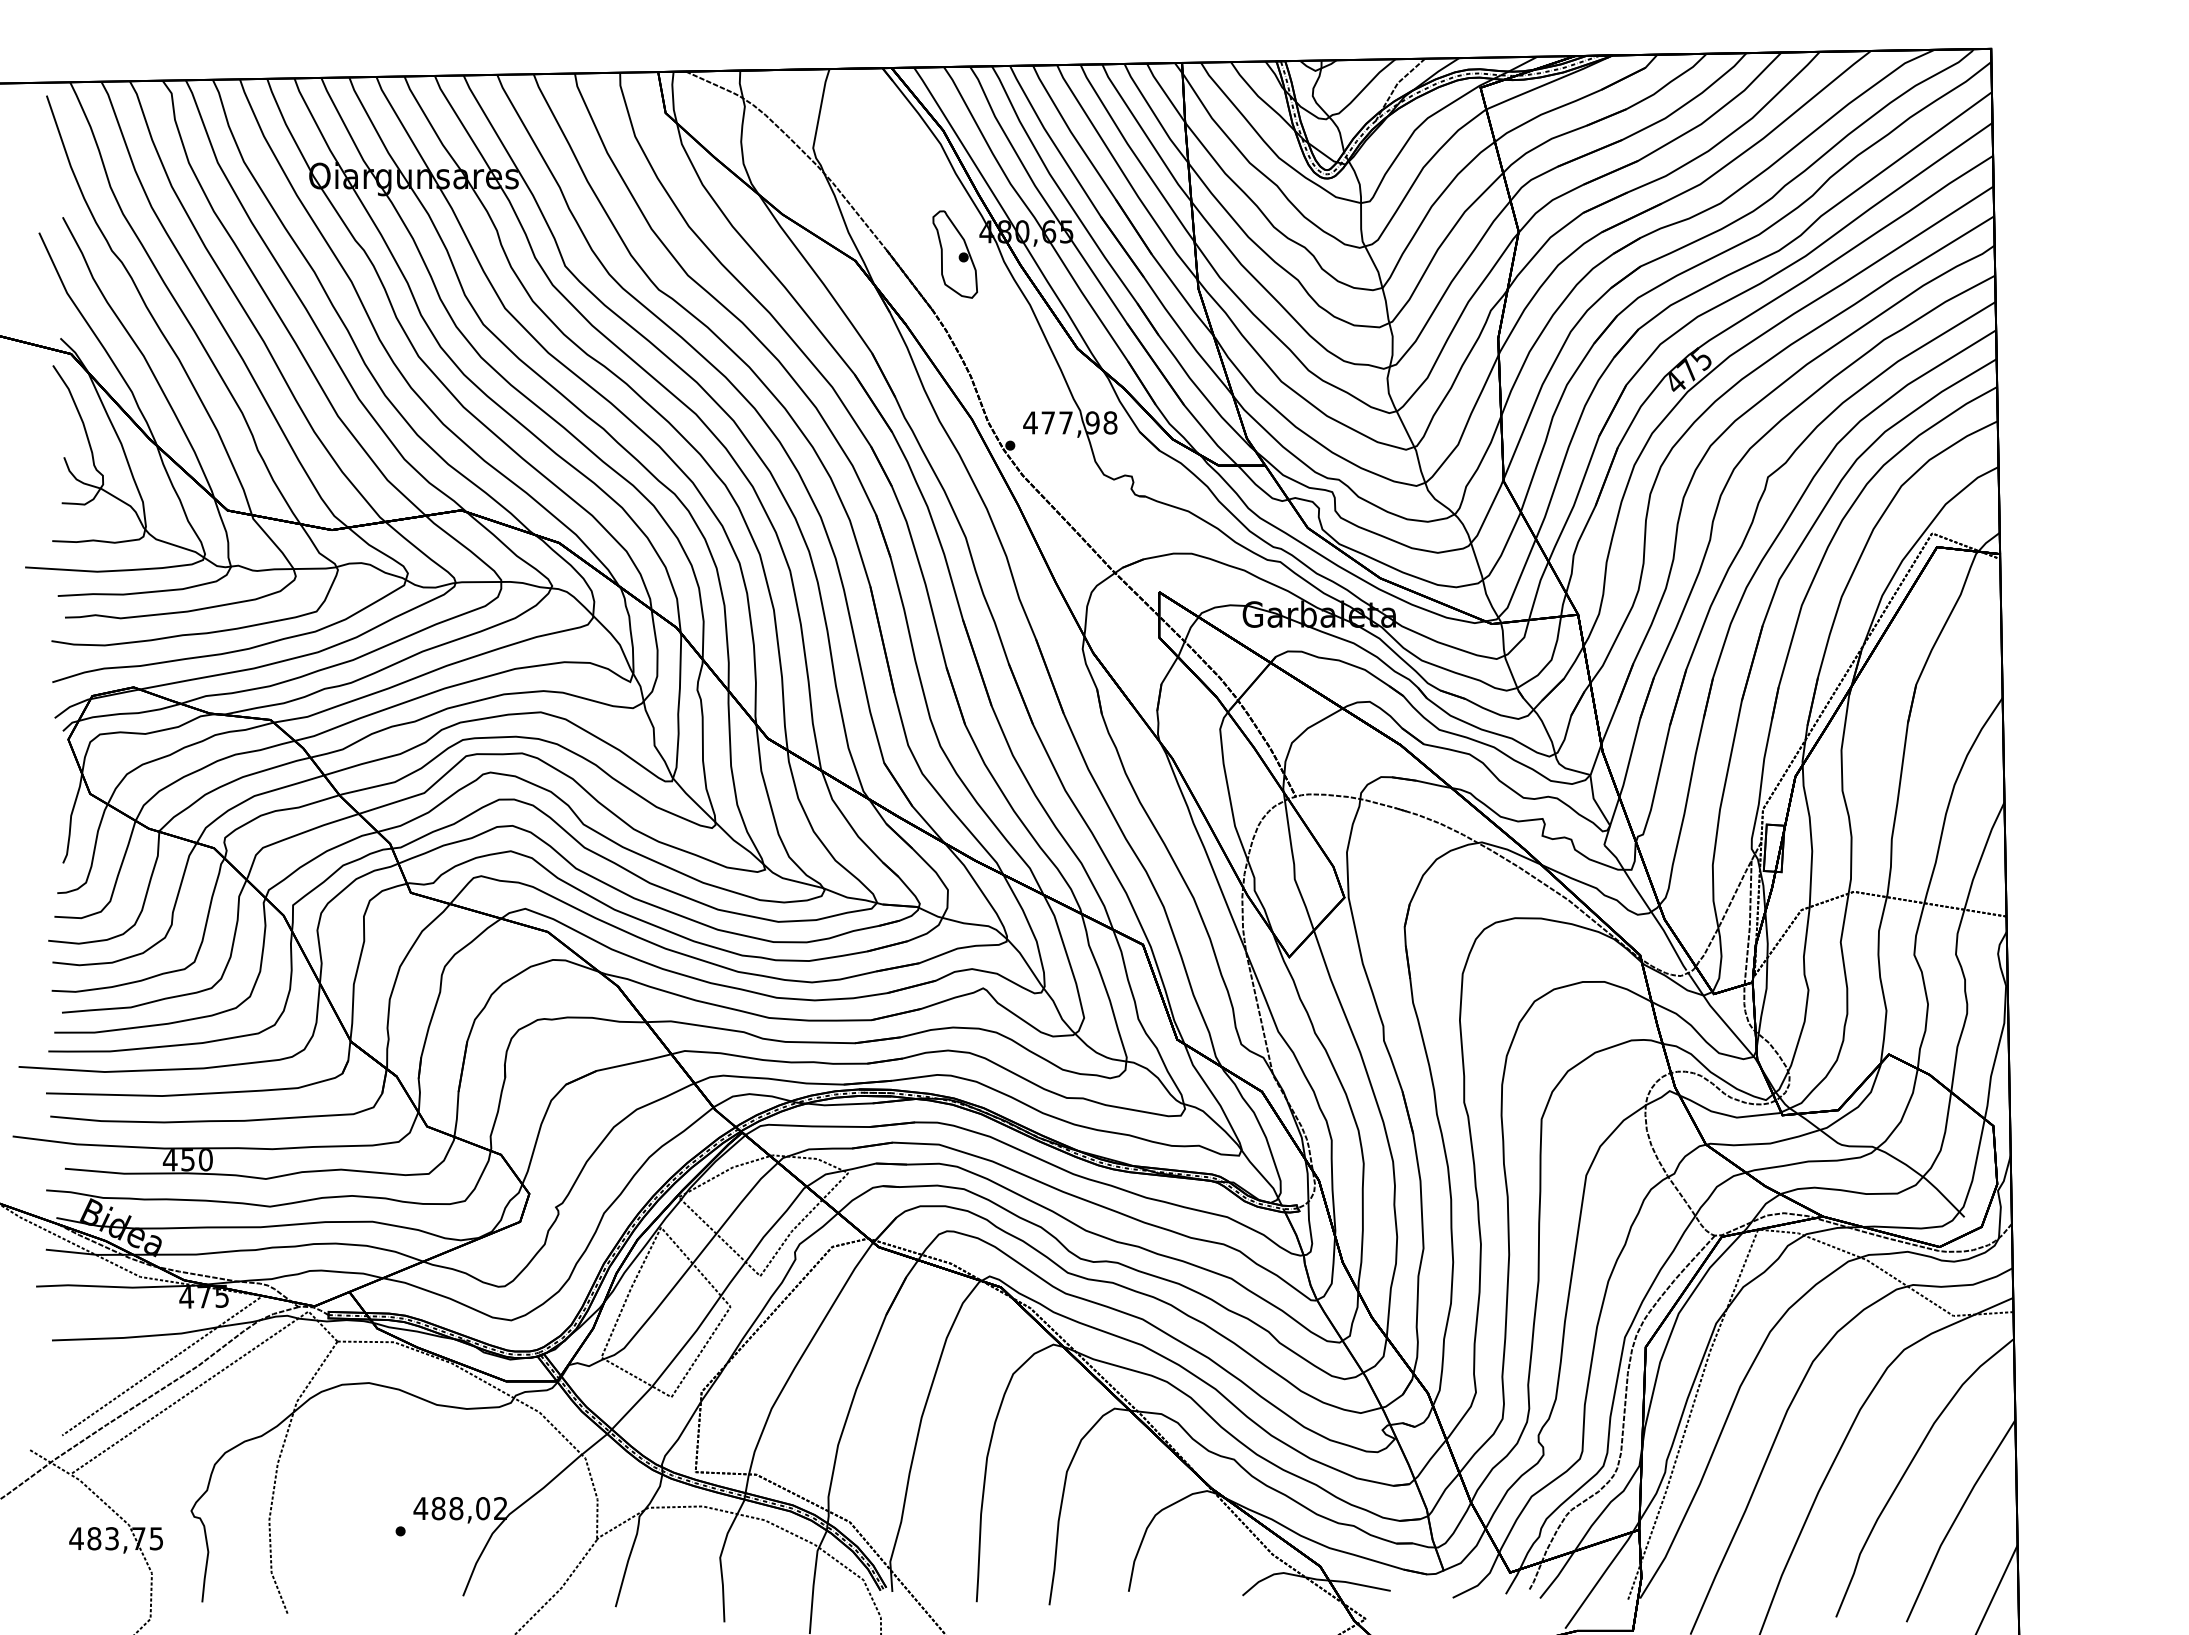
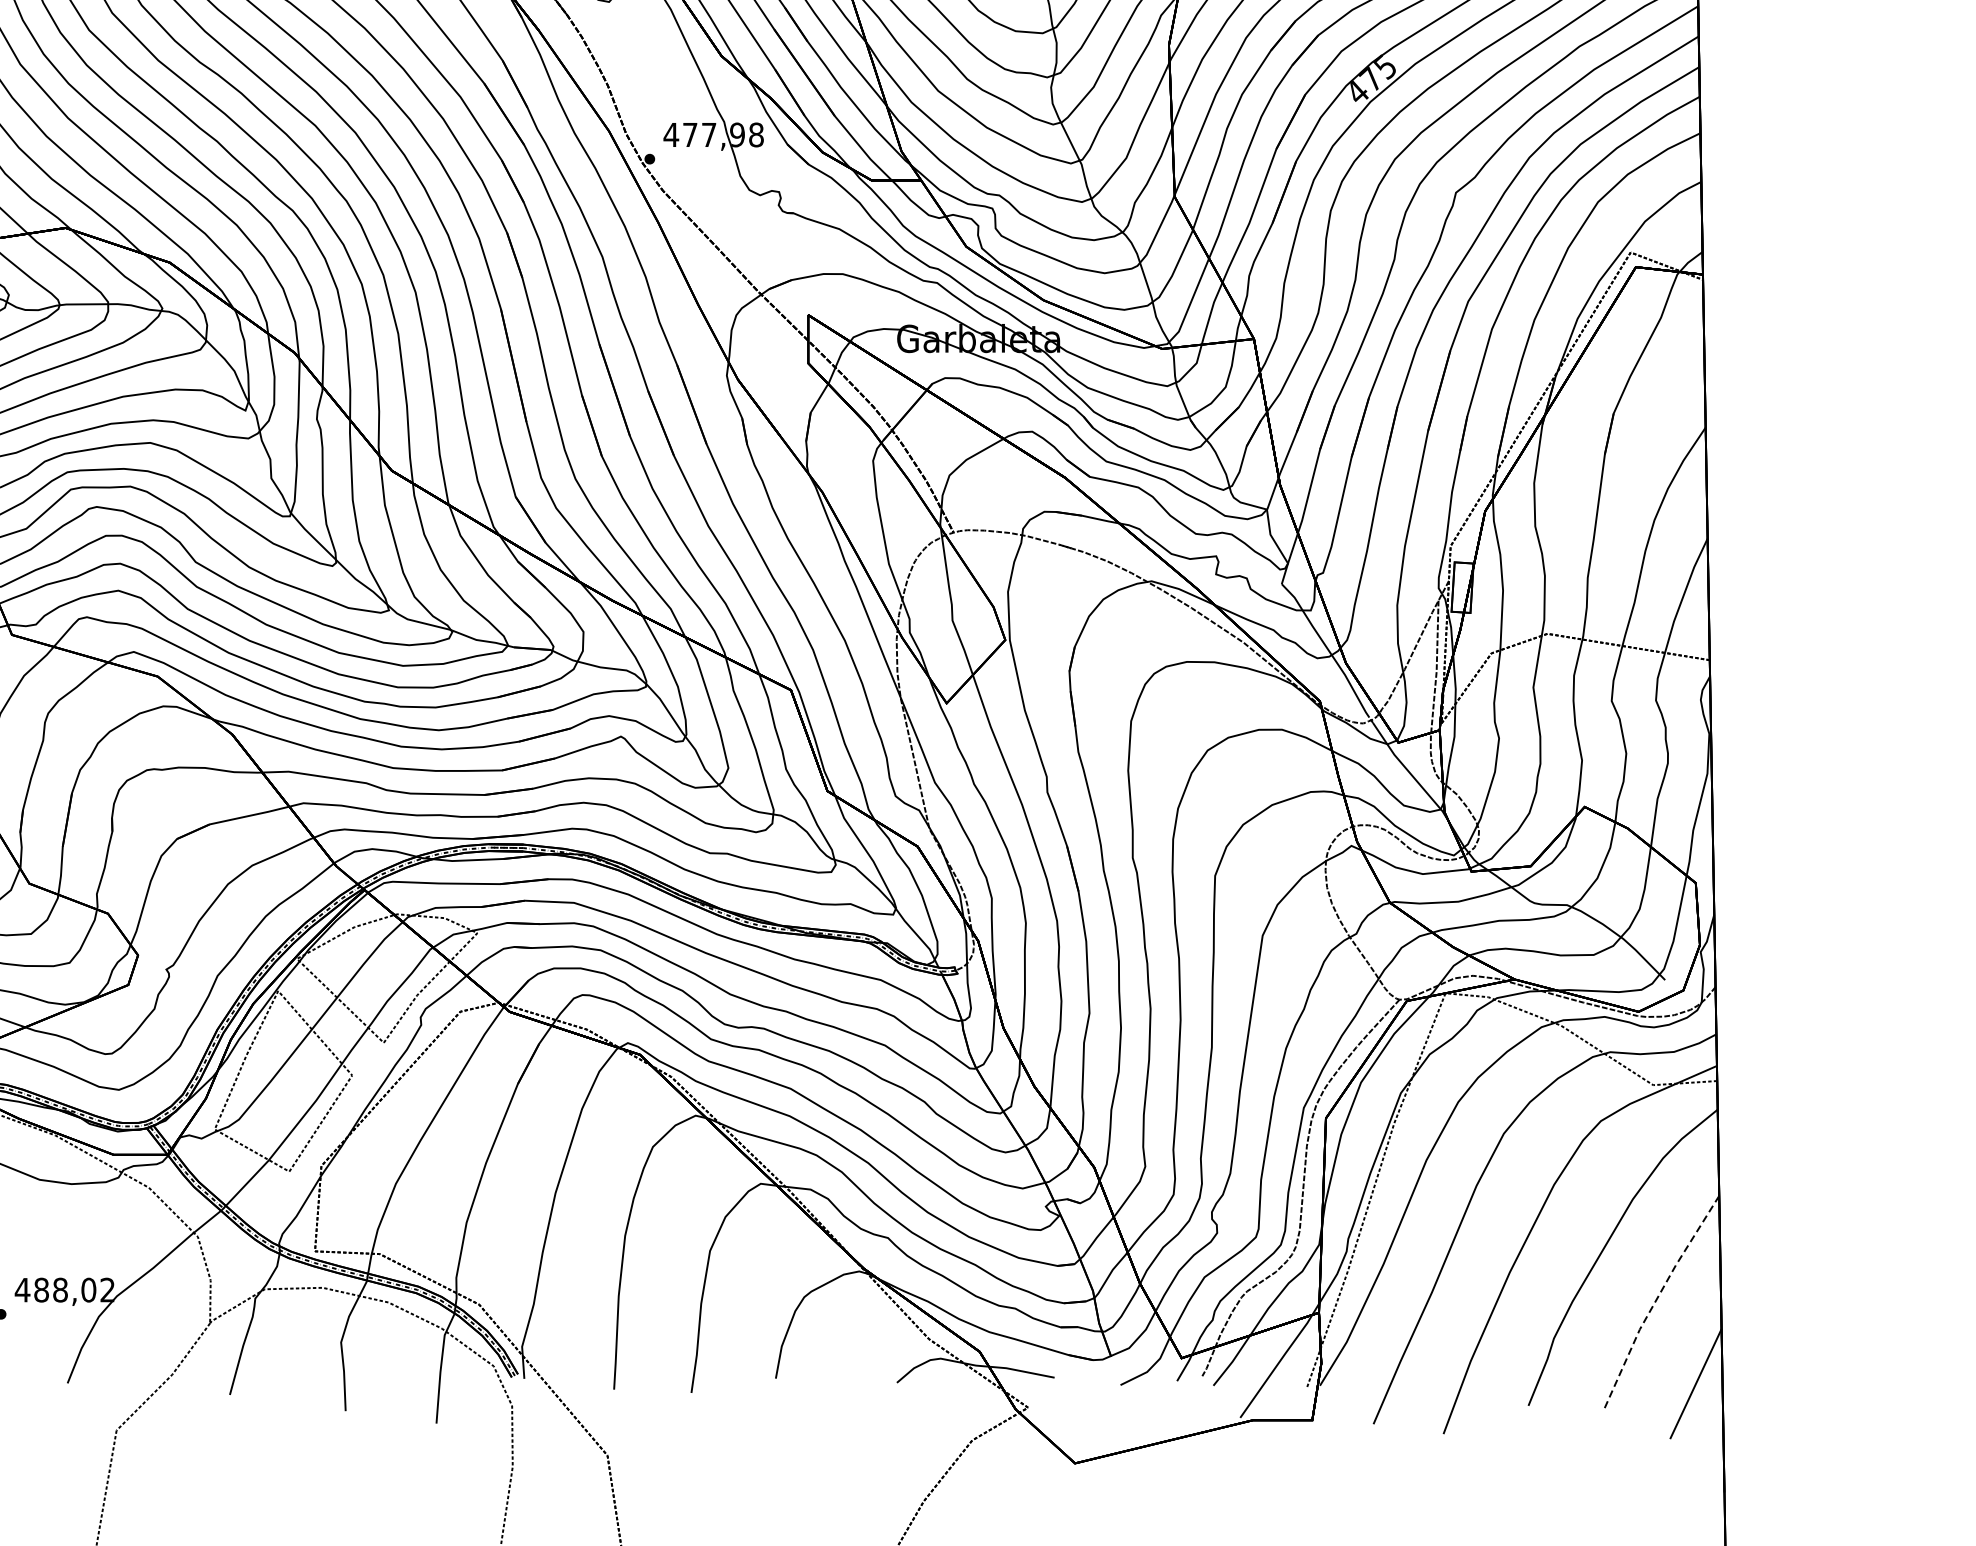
line: (1955, 1518) -> (1655, 1300), solid -> dashed

